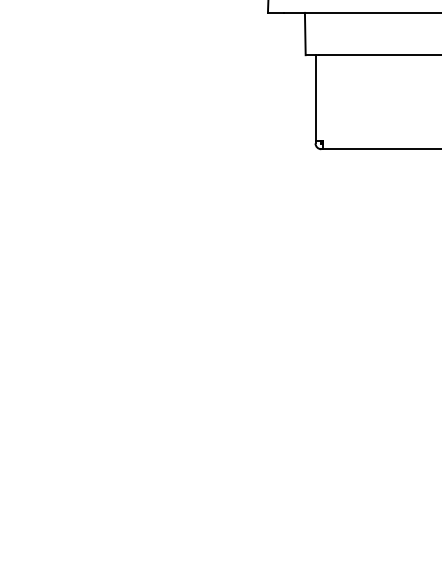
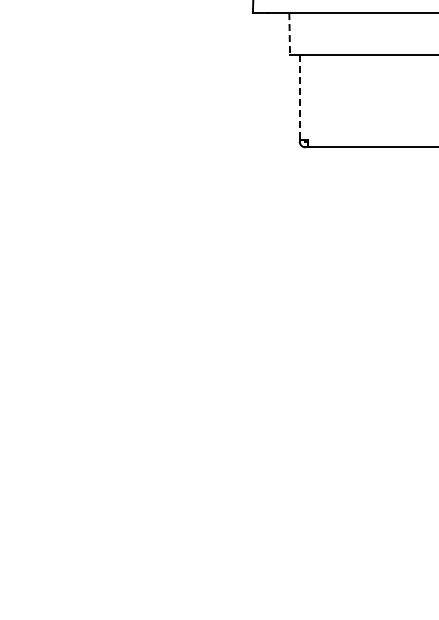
line: (305, 33) -> (289, 33), solid -> dashed
line: (315, 98) -> (299, 97), solid -> dashed

